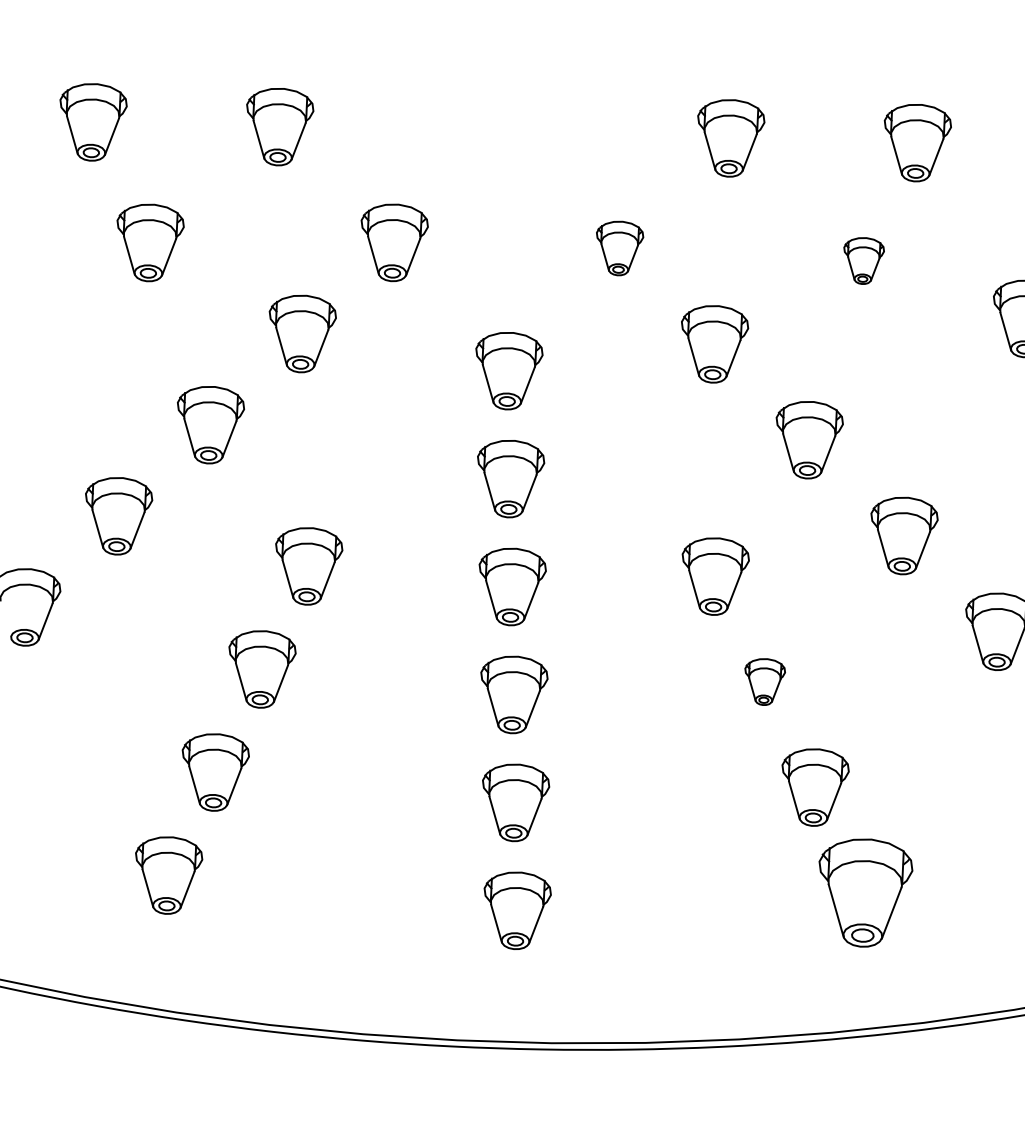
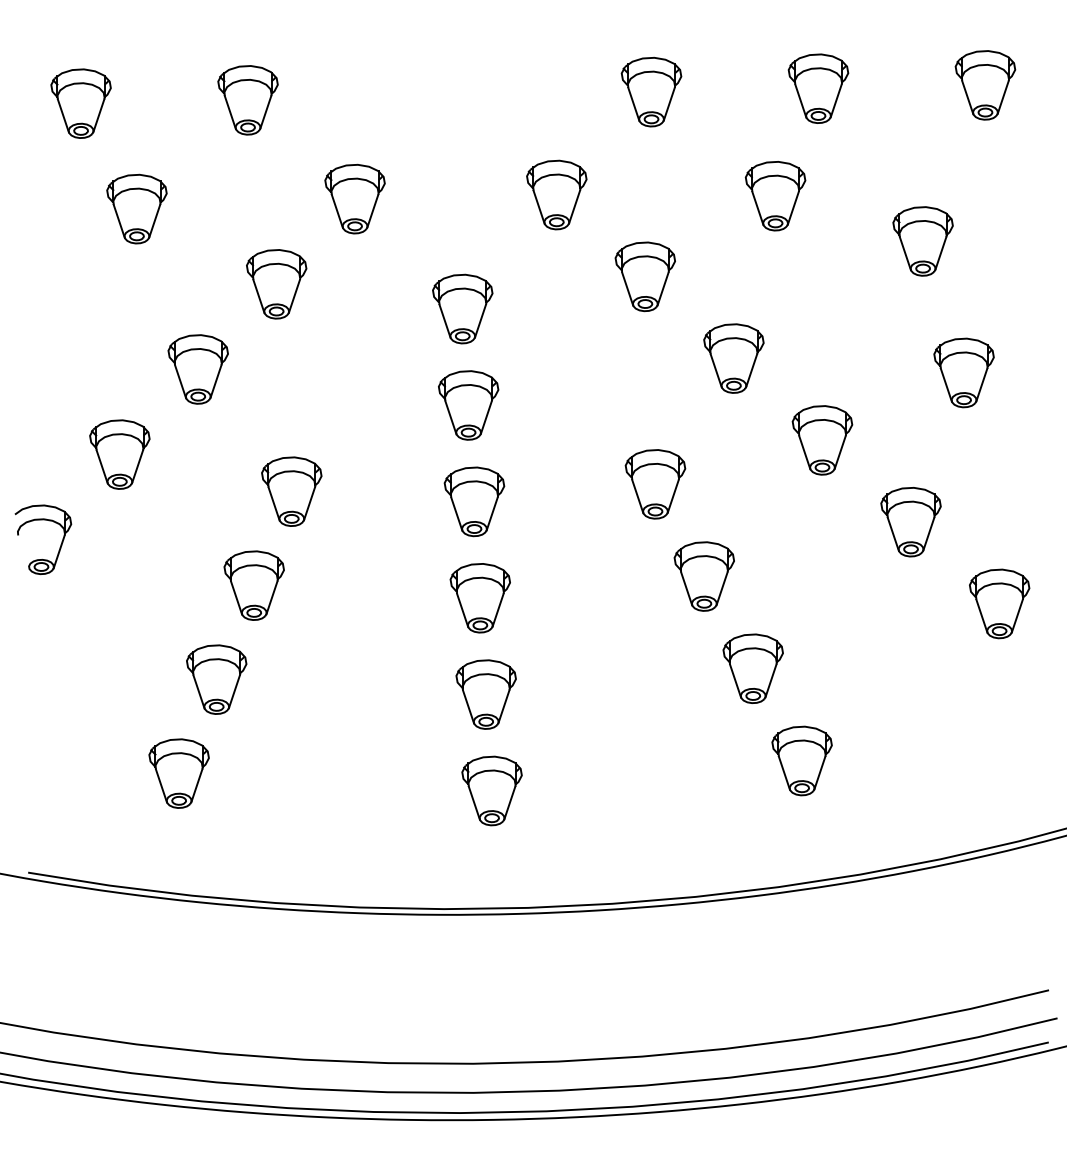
part: (619, 247) -> (556, 194), size x1.43
part: (863, 261) -> (775, 196), size x1.67
part: (763, 681) -> (703, 576), size x1.67
part: (864, 892) -> (801, 760), size x0.71

